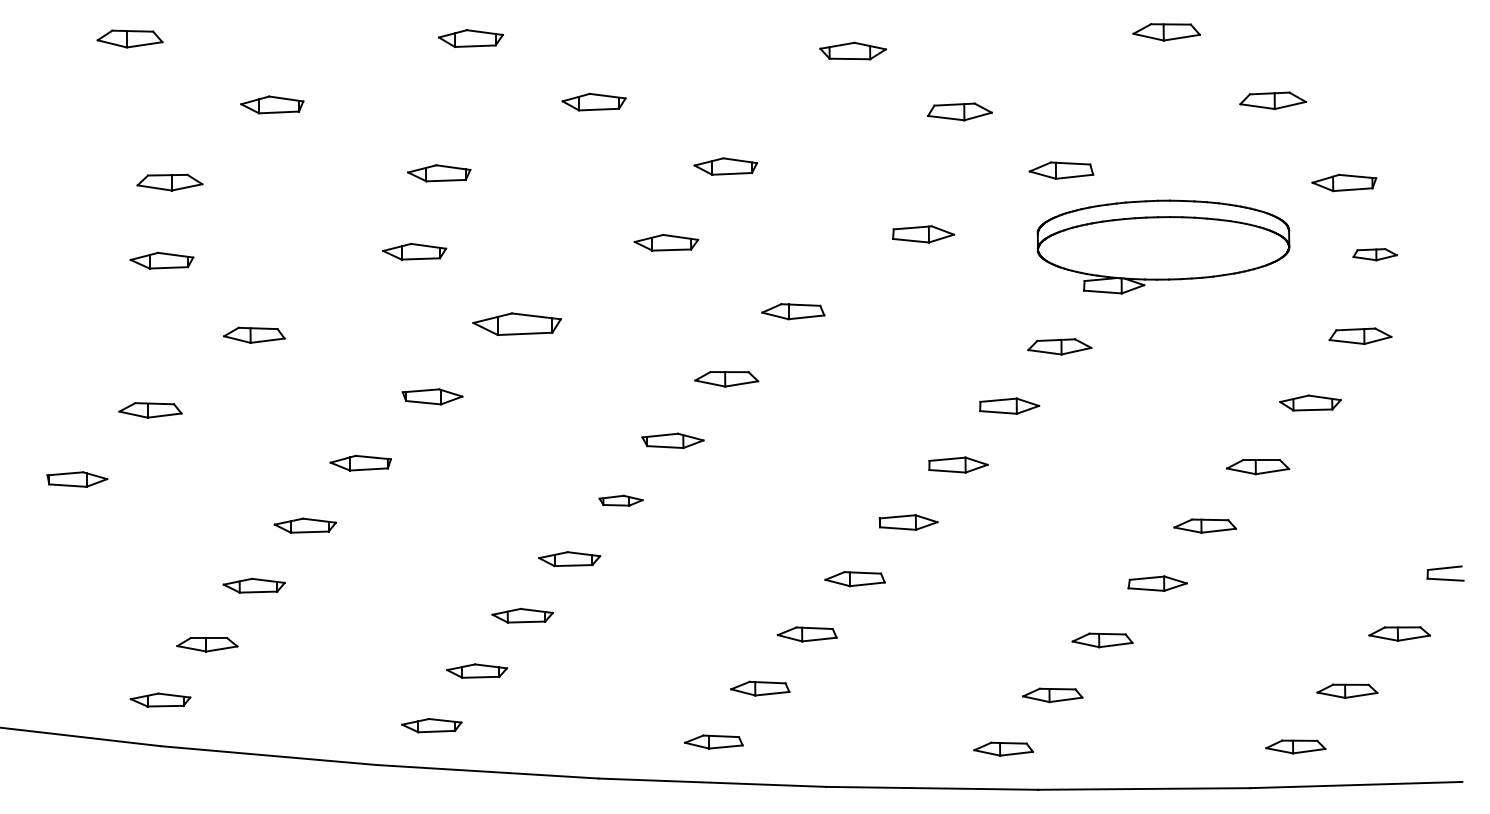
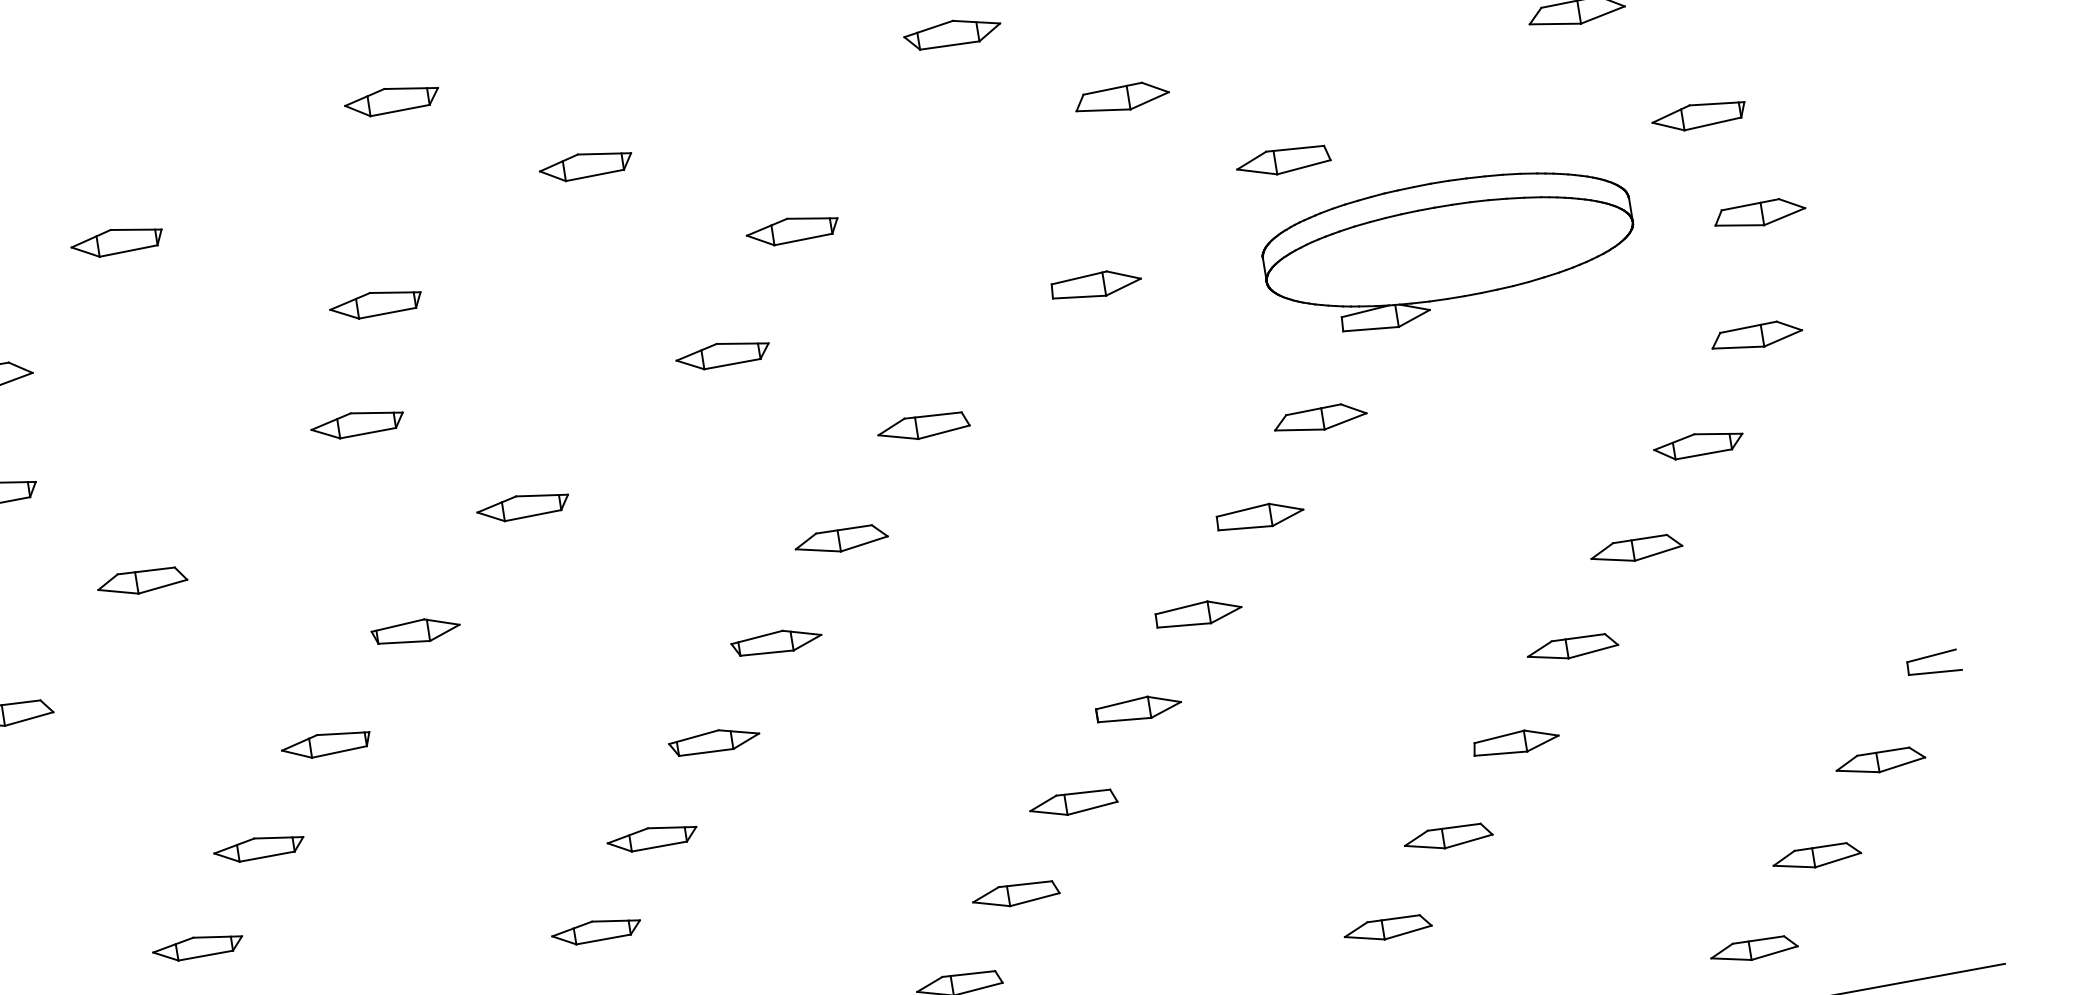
part: (1375, 254) -> (1760, 213), size x1.43
part: (516, 323) -> (522, 506), size x0.71
part: (620, 500) -> (713, 741), size x1.43

